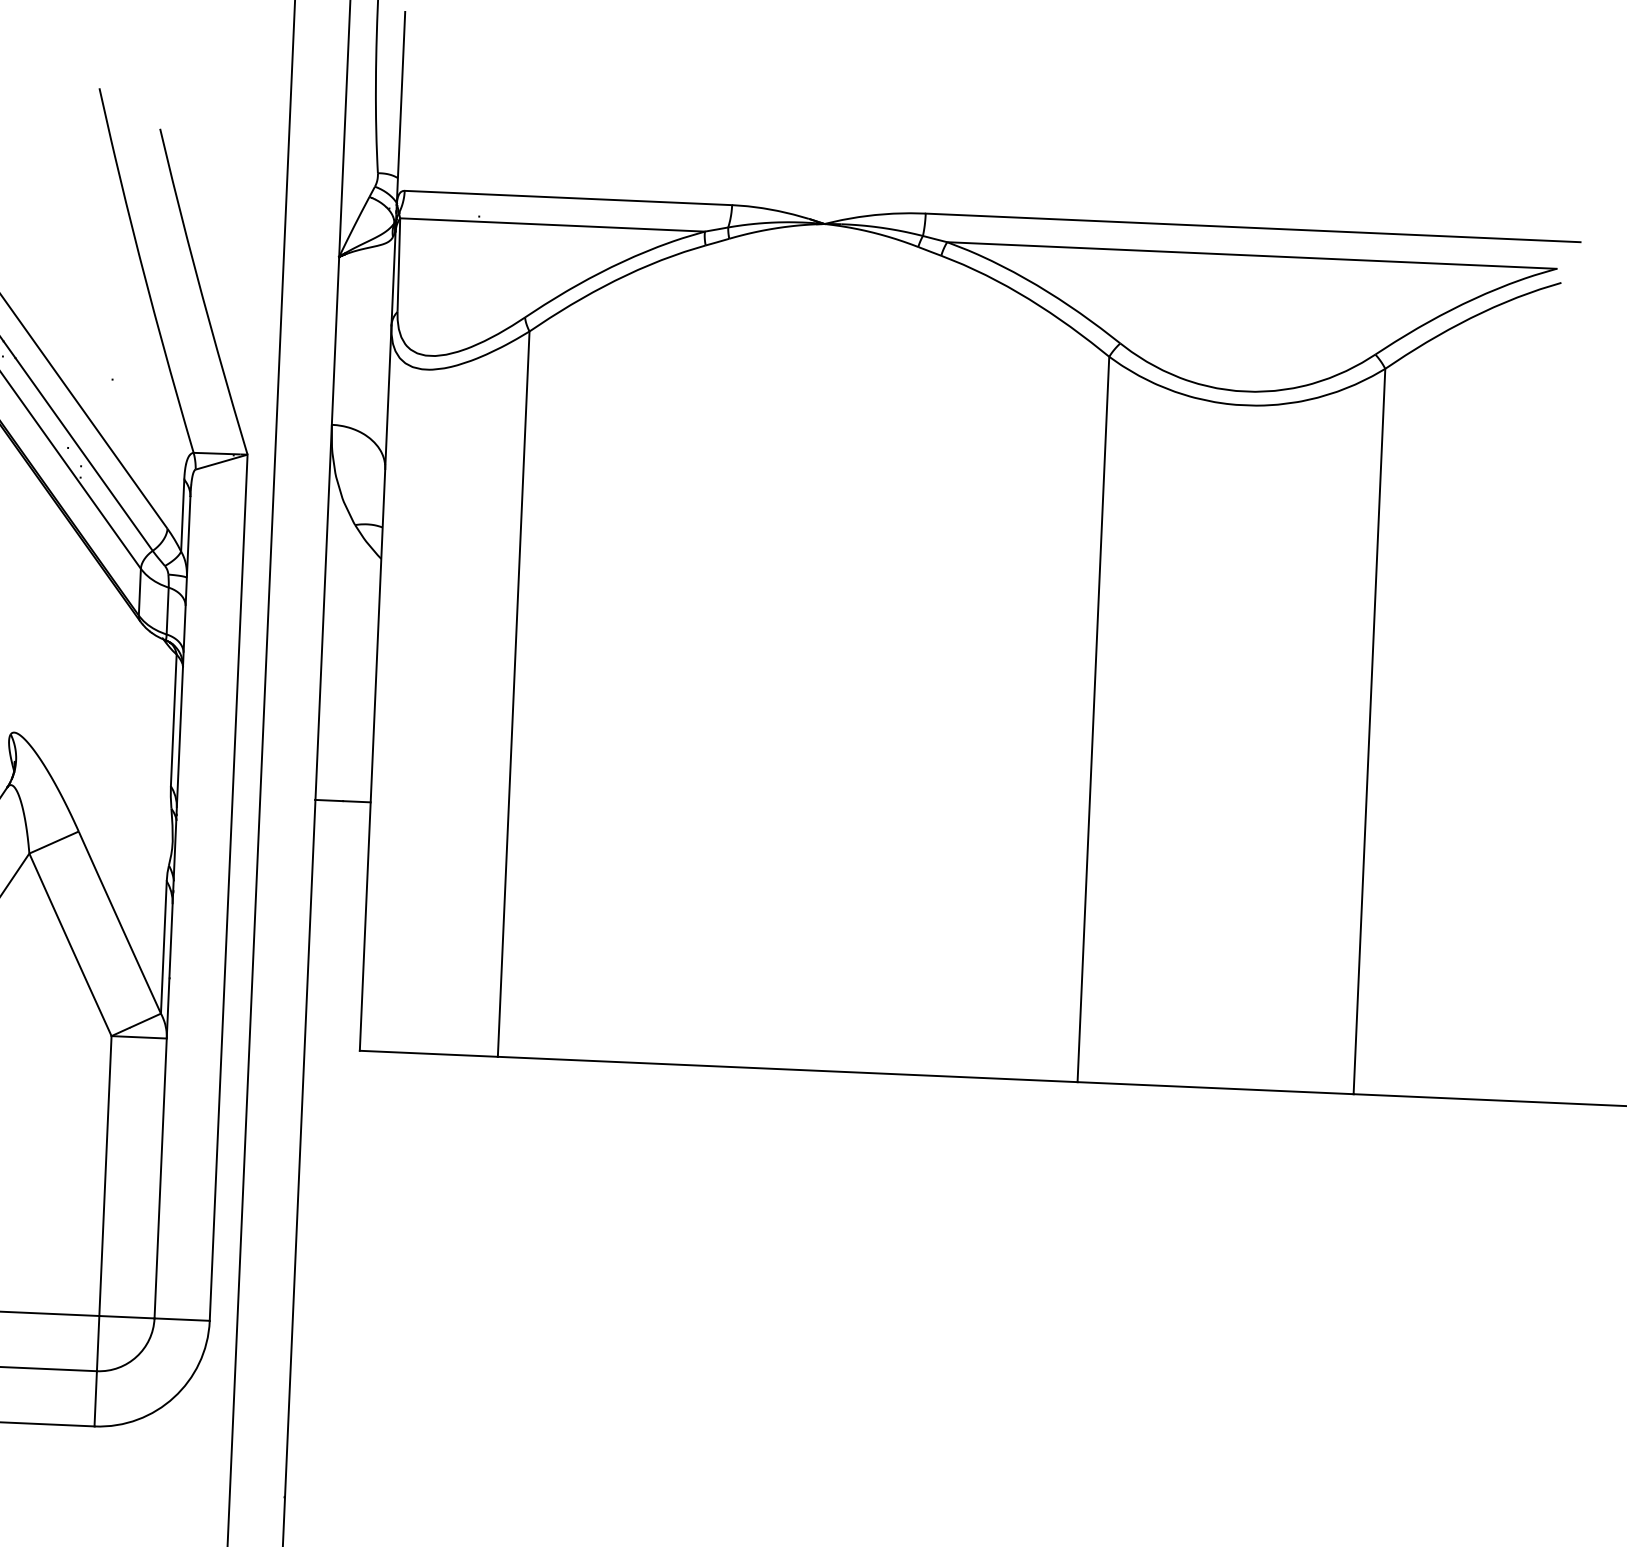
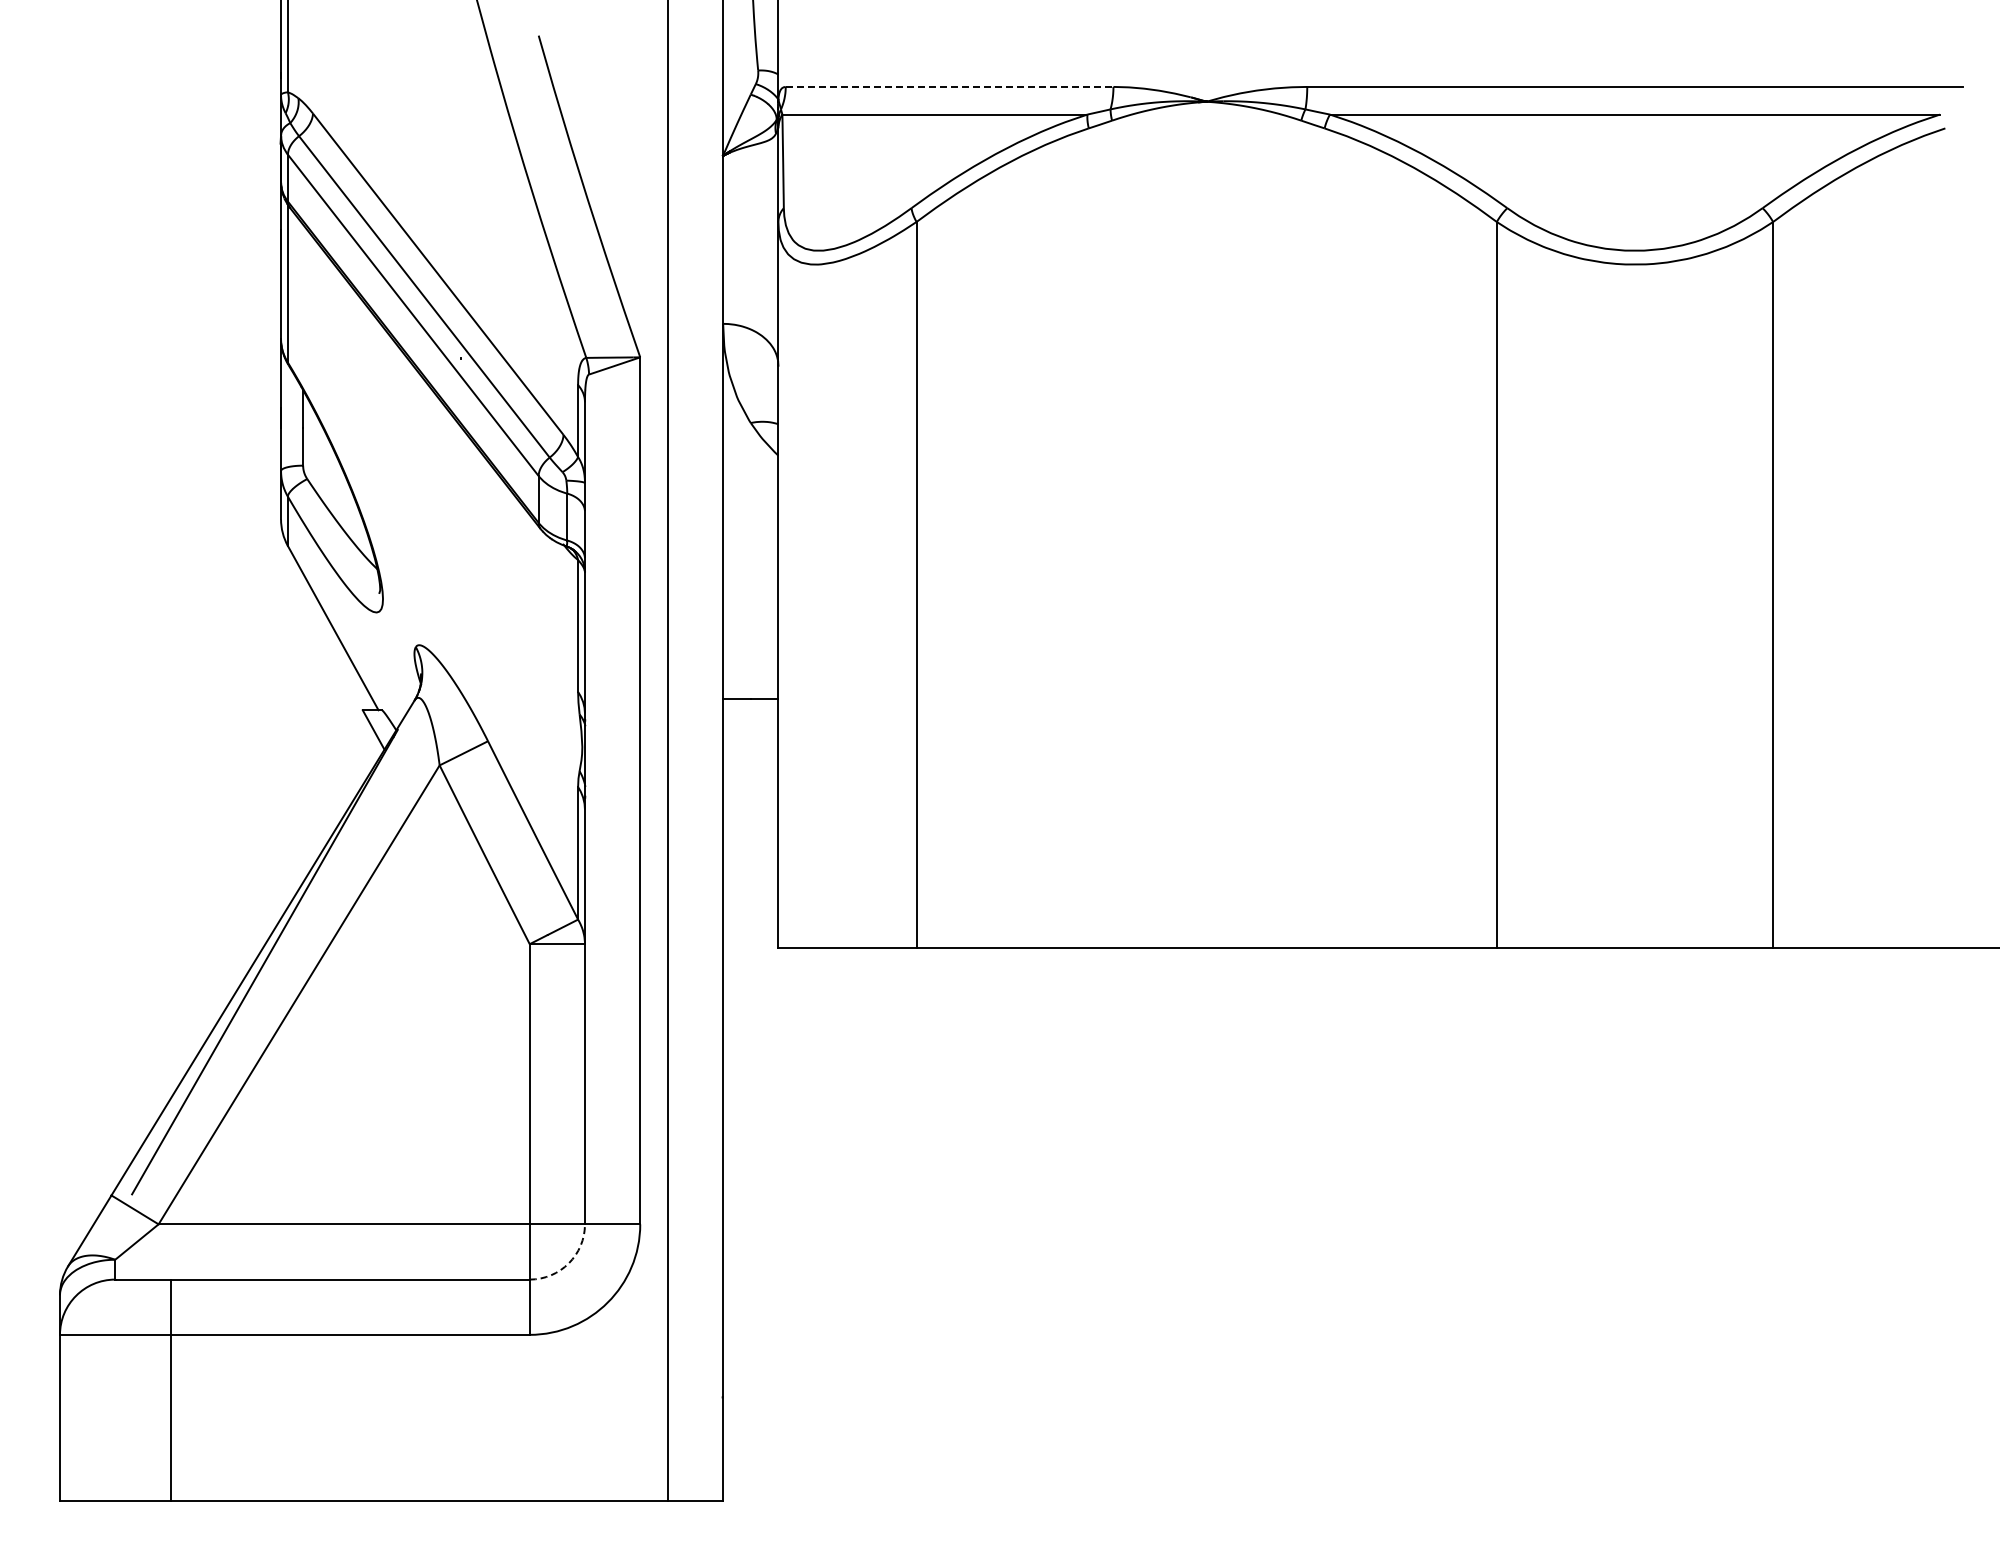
line: (568, 197) -> (949, 86), solid -> dashed
arc: (136, 1356) -> (568, 1263), solid -> dashed

